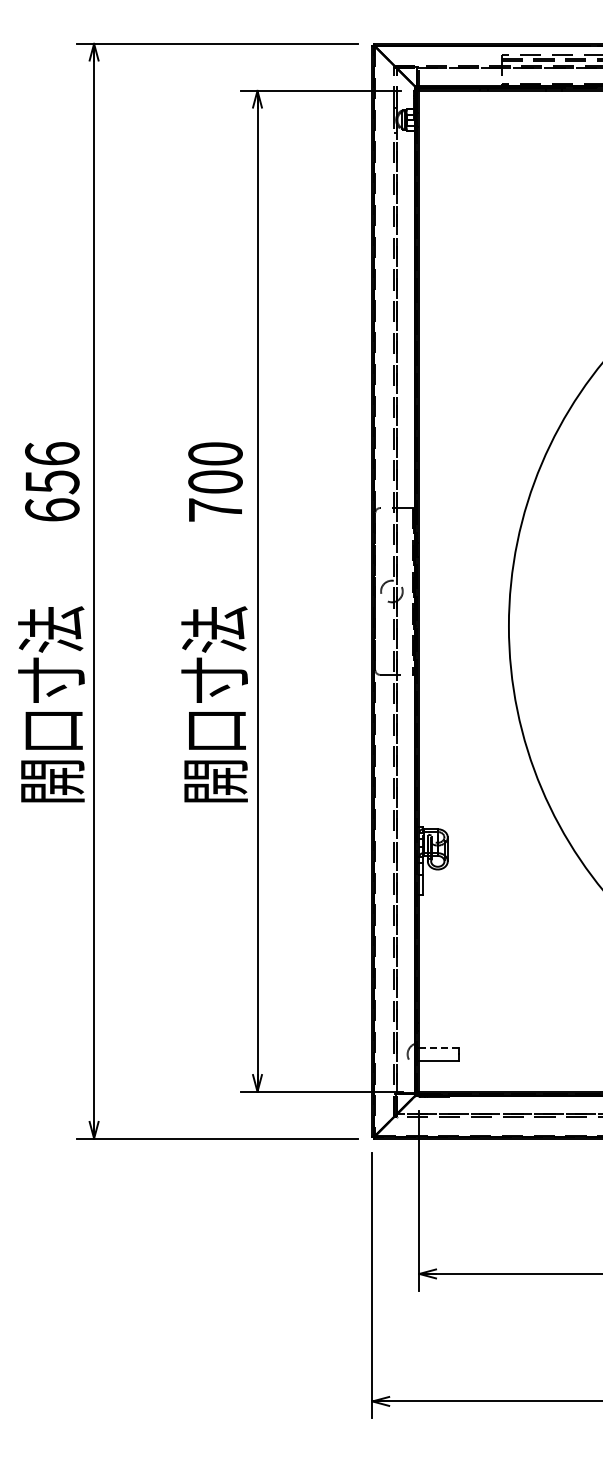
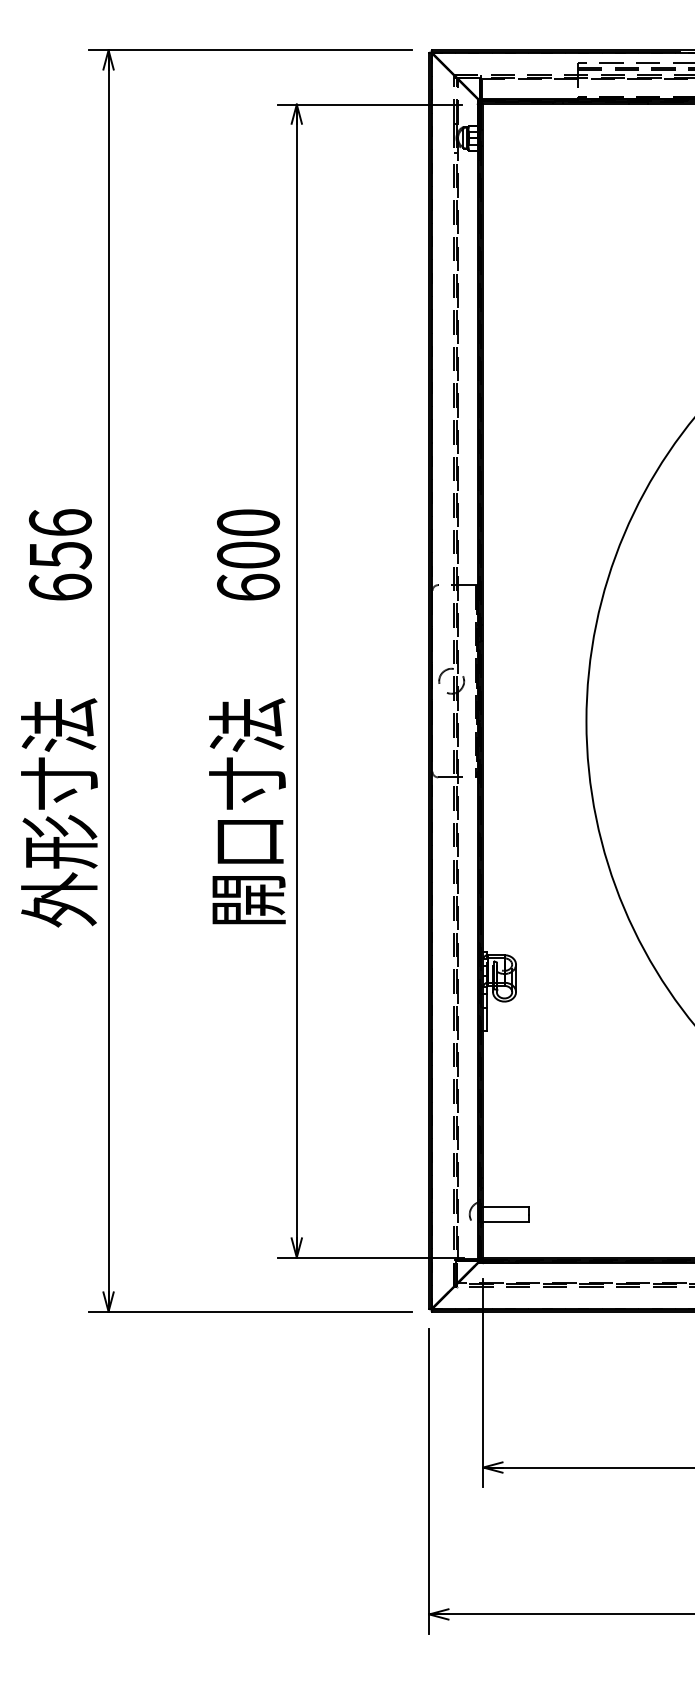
text: (215, 509) -> (248, 586), 700 -> 600
text: (51, 756) -> (59, 871), 開口寸法 -> 外形寸法
line: (439, 1047) -> (506, 1206), dashed -> solid

